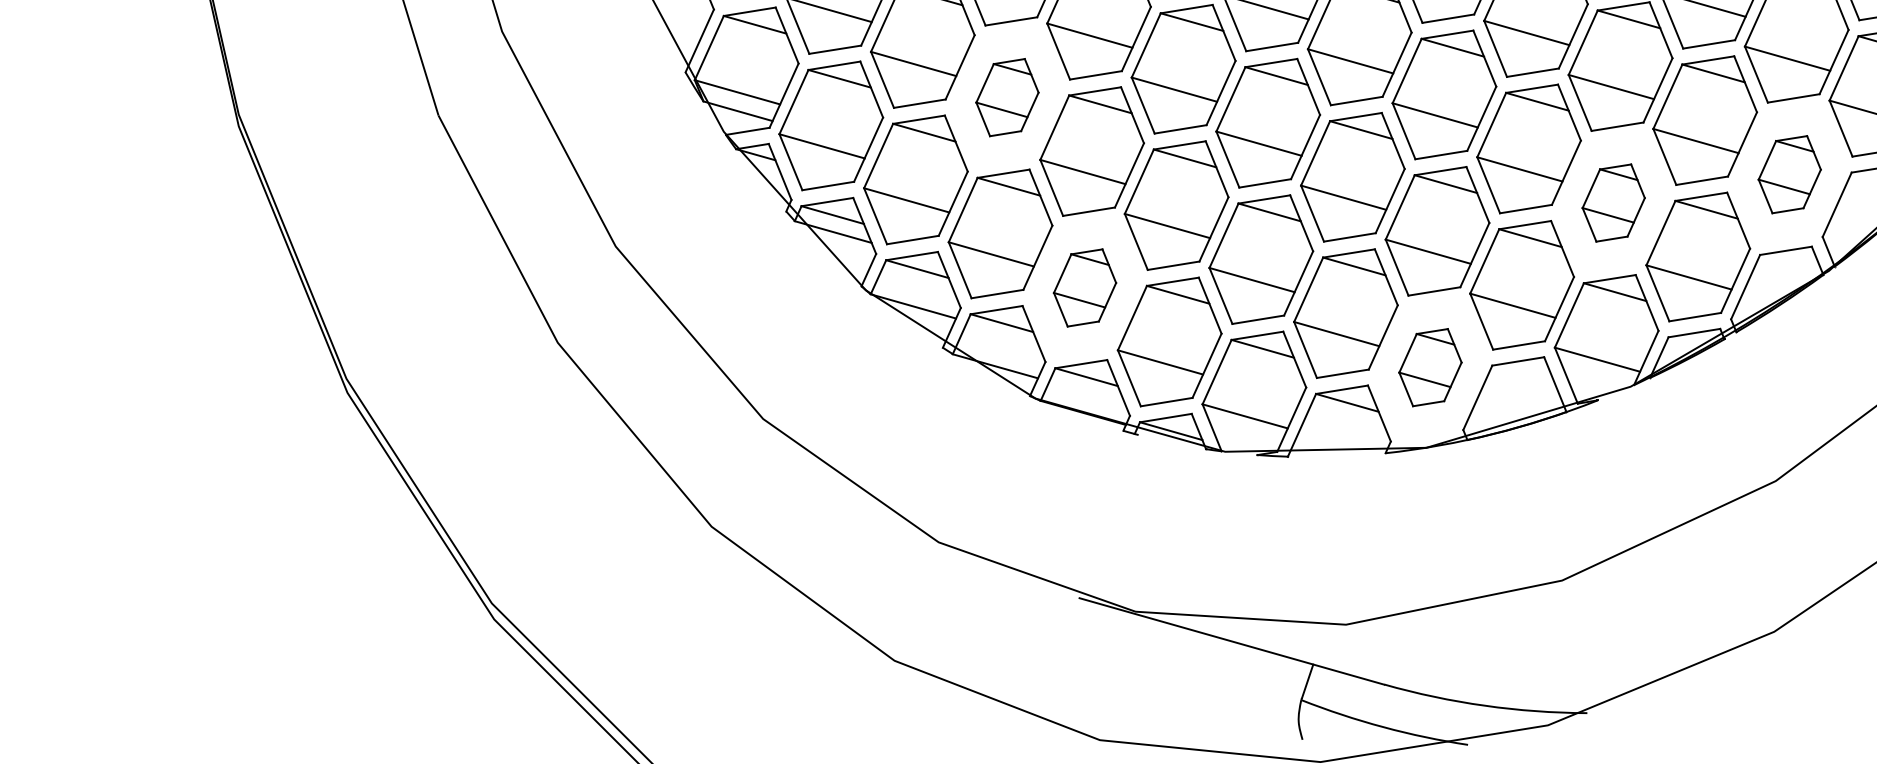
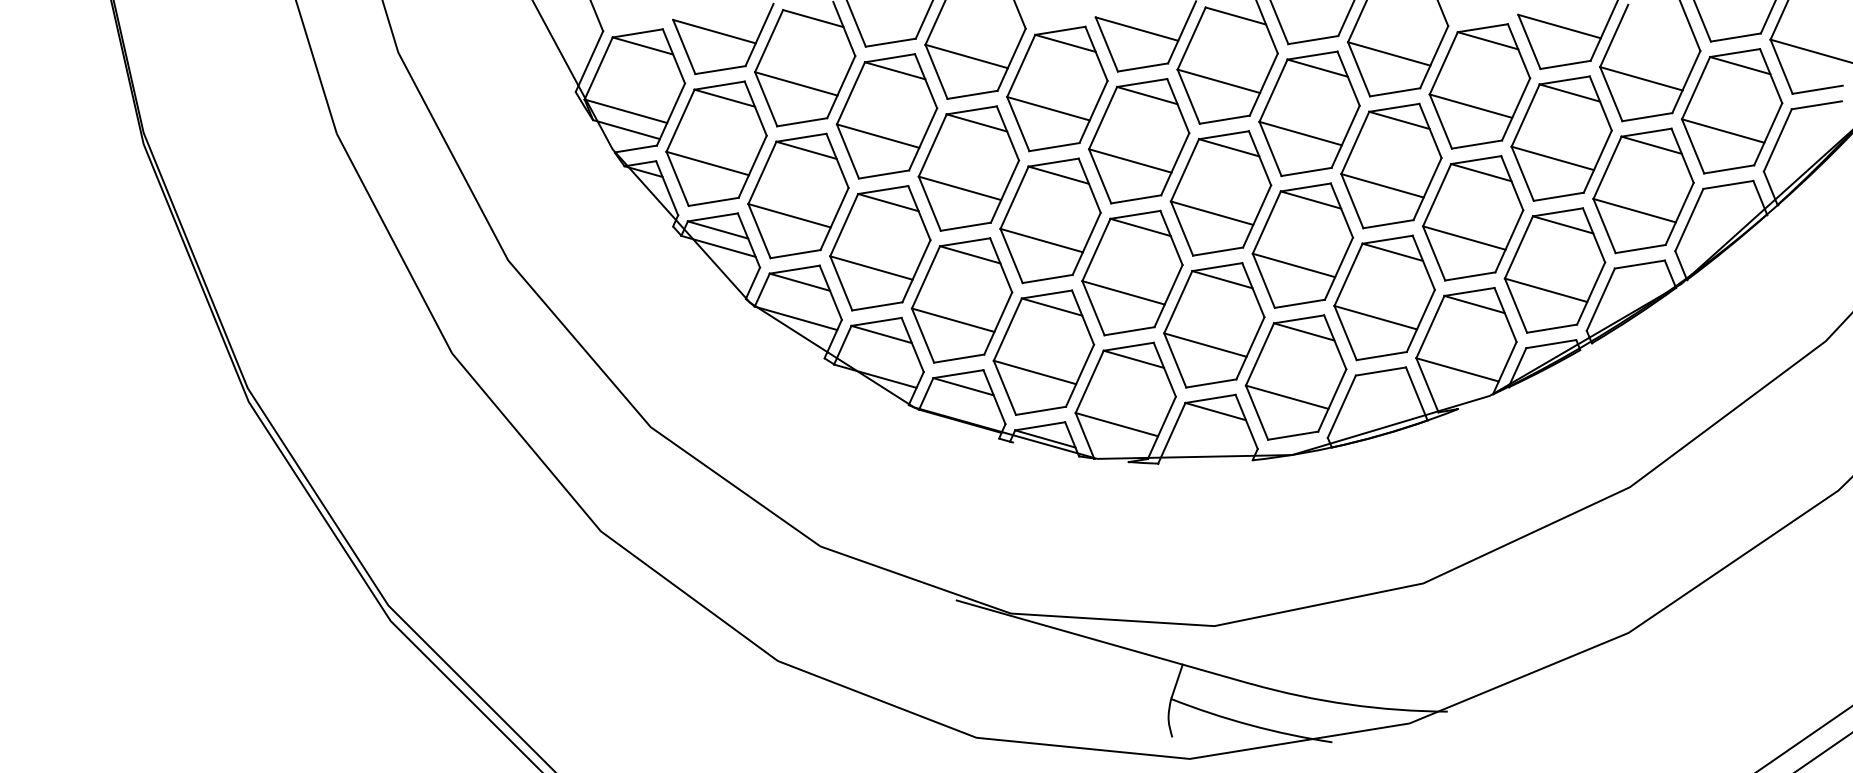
part: (1006, 97) -> (886, 116), size x1.67
part: (1789, 174) -> (1643, 190), size x1.67
part: (1613, 203) -> (1473, 218), size x1.67
part: (1084, 287) -> (961, 300), size x1.67
part: (1429, 367) -> (1295, 377), size x1.67

